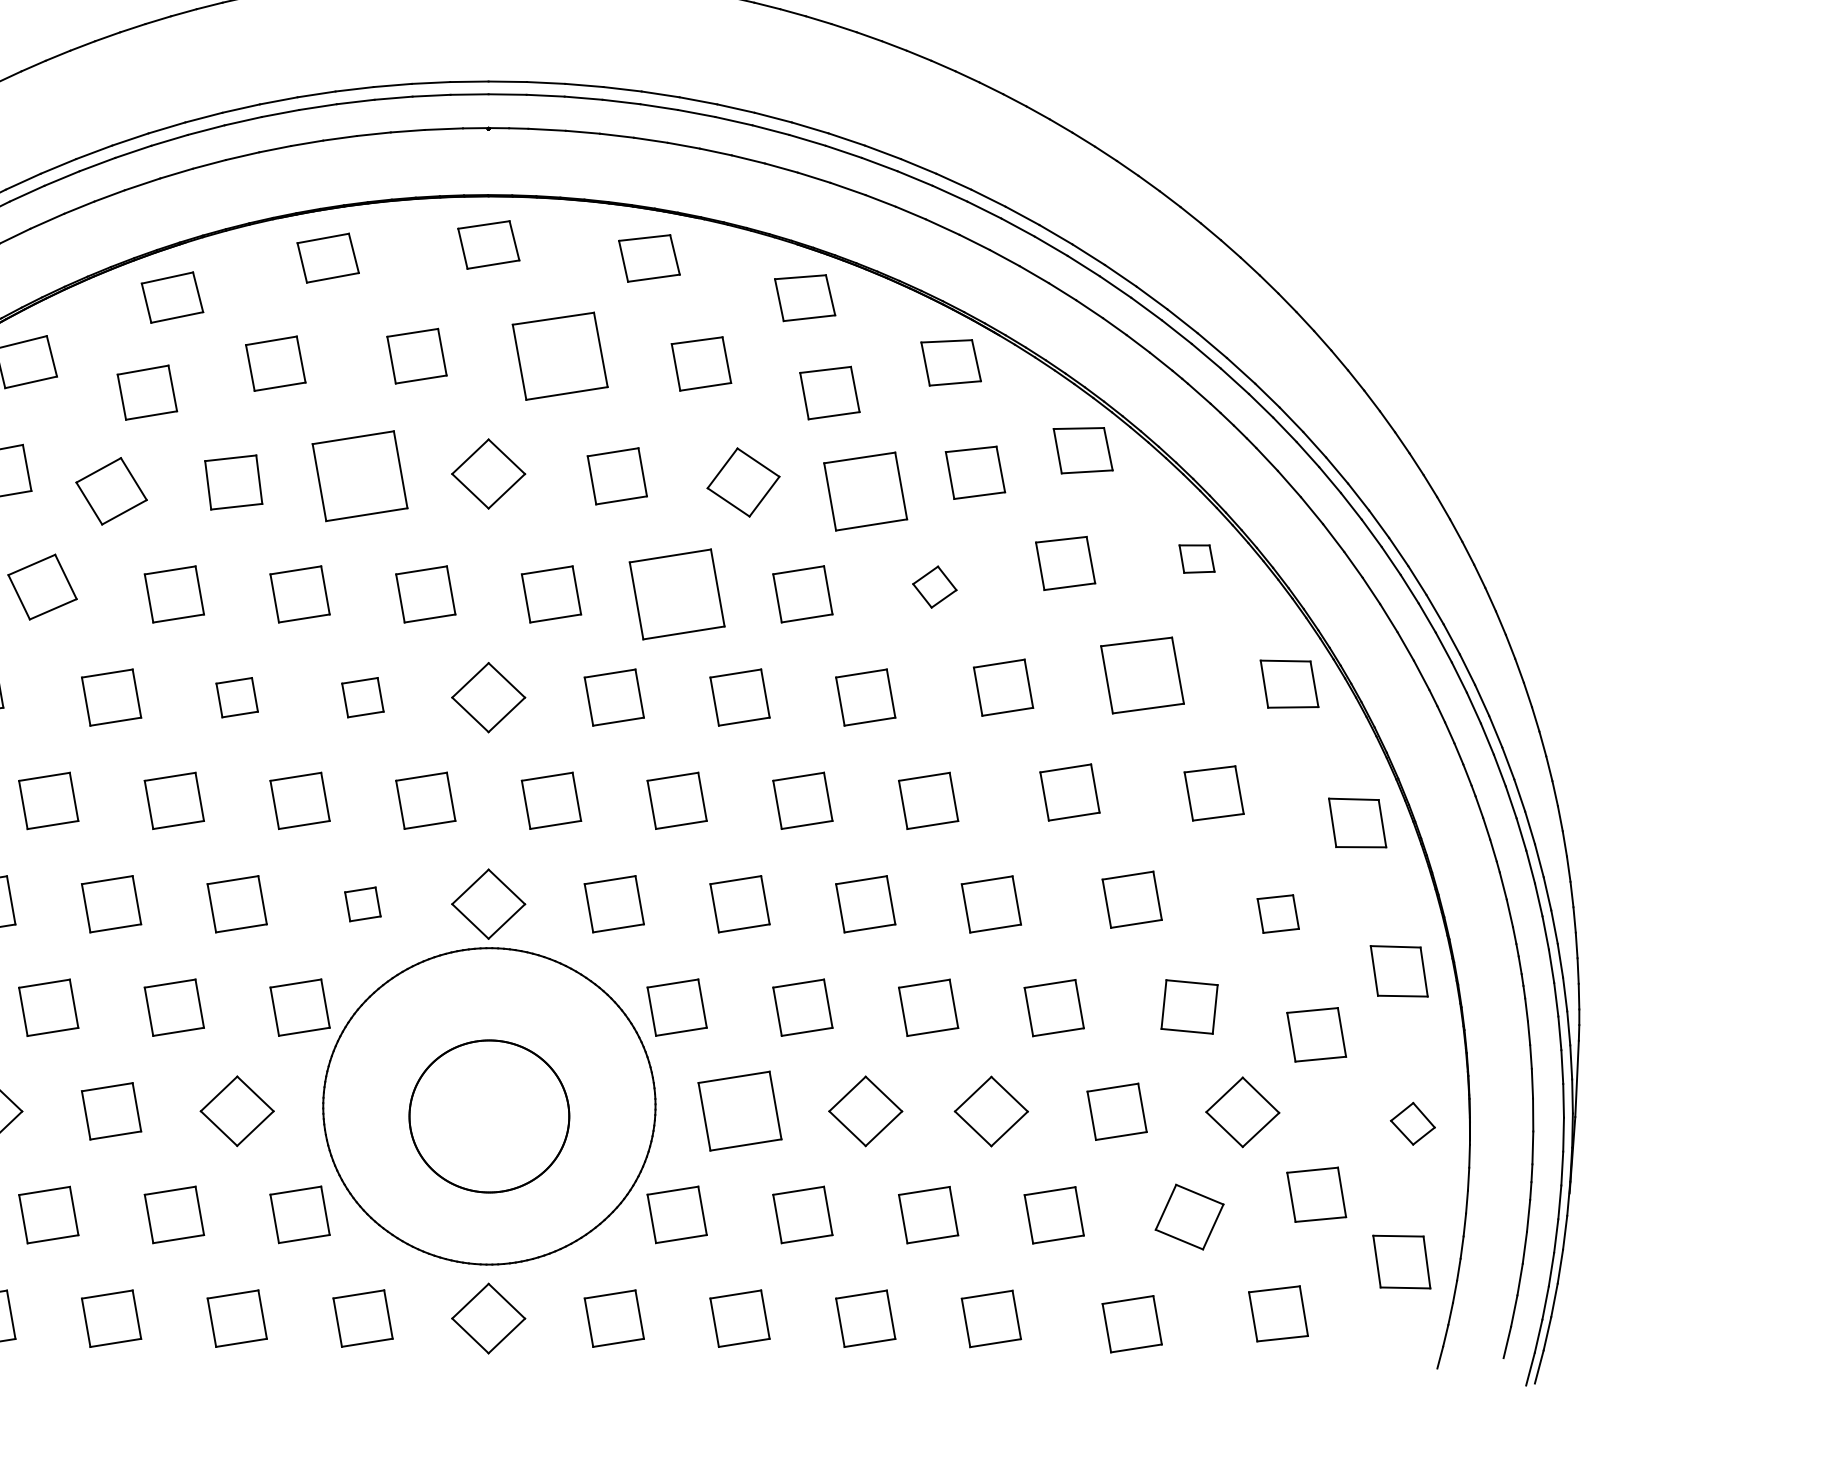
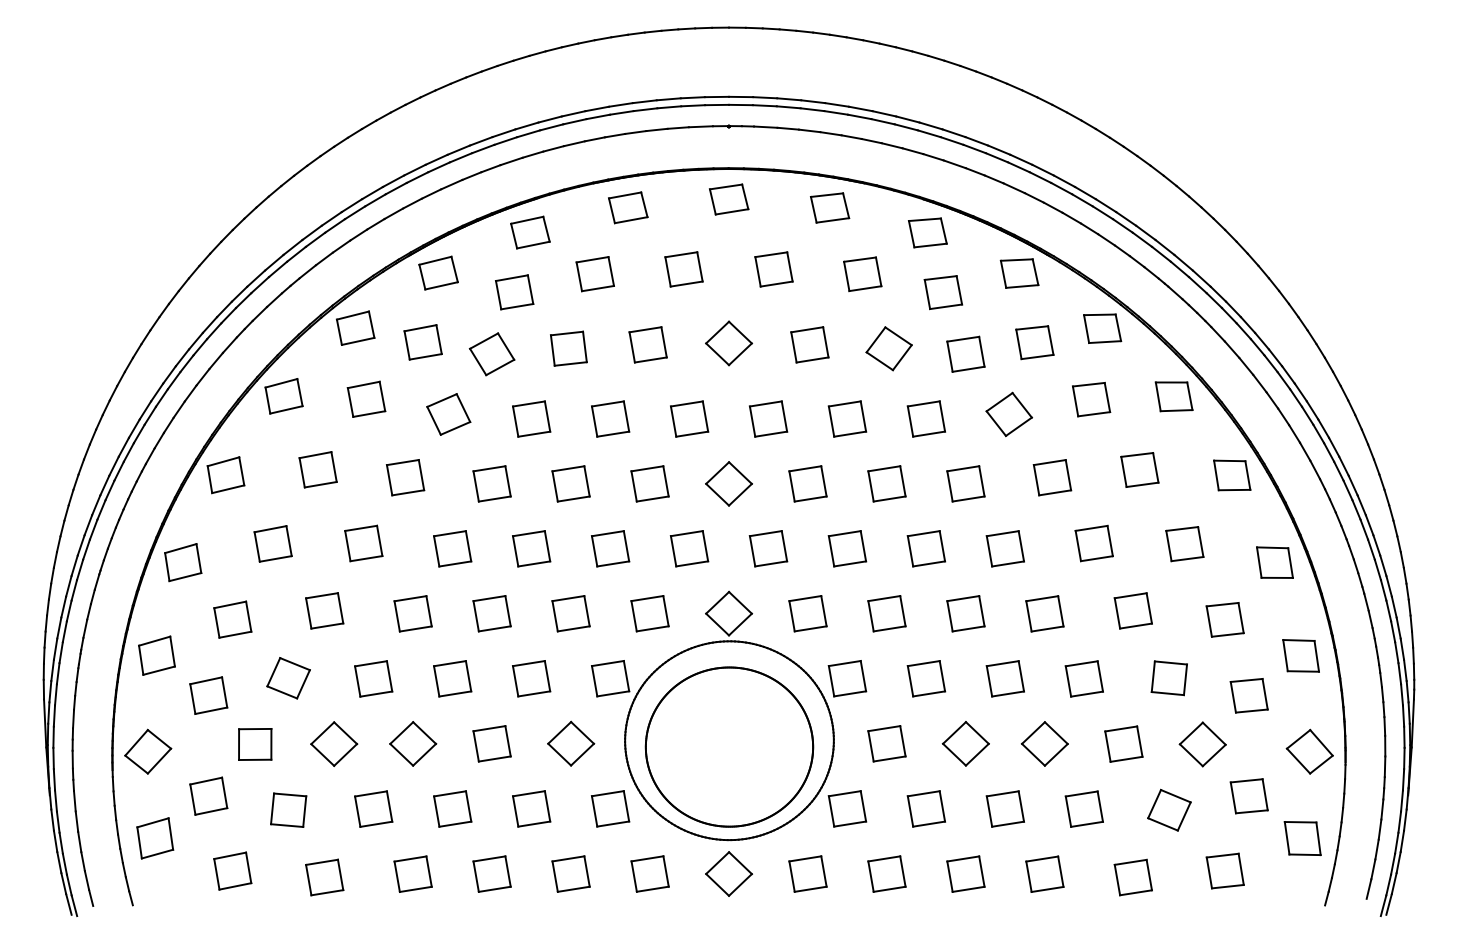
part: (559, 356) -> (773, 269), size x0.62
part: (358, 475) -> (647, 344), size x0.62
part: (865, 490) -> (965, 353), size x0.71
part: (1196, 558) -> (1173, 396), size x1.67
part: (935, 587) -> (1009, 414), size x1.67
part: (677, 593) -> (847, 418), size x0.62
part: (1141, 674) -> (1139, 469), size x0.71
part: (236, 696) -> (570, 483), size x1.43
part: (362, 696) -> (649, 483), size x1.43
part: (362, 903) -> (649, 613), size x1.67
part: (1277, 913) -> (1224, 619), size x1.43
part: (739, 1110) -> (886, 743), size x0.71
part: (489, 1115) -> (729, 746), size x1.67
part: (1412, 1123) -> (1309, 751), size x1.67

